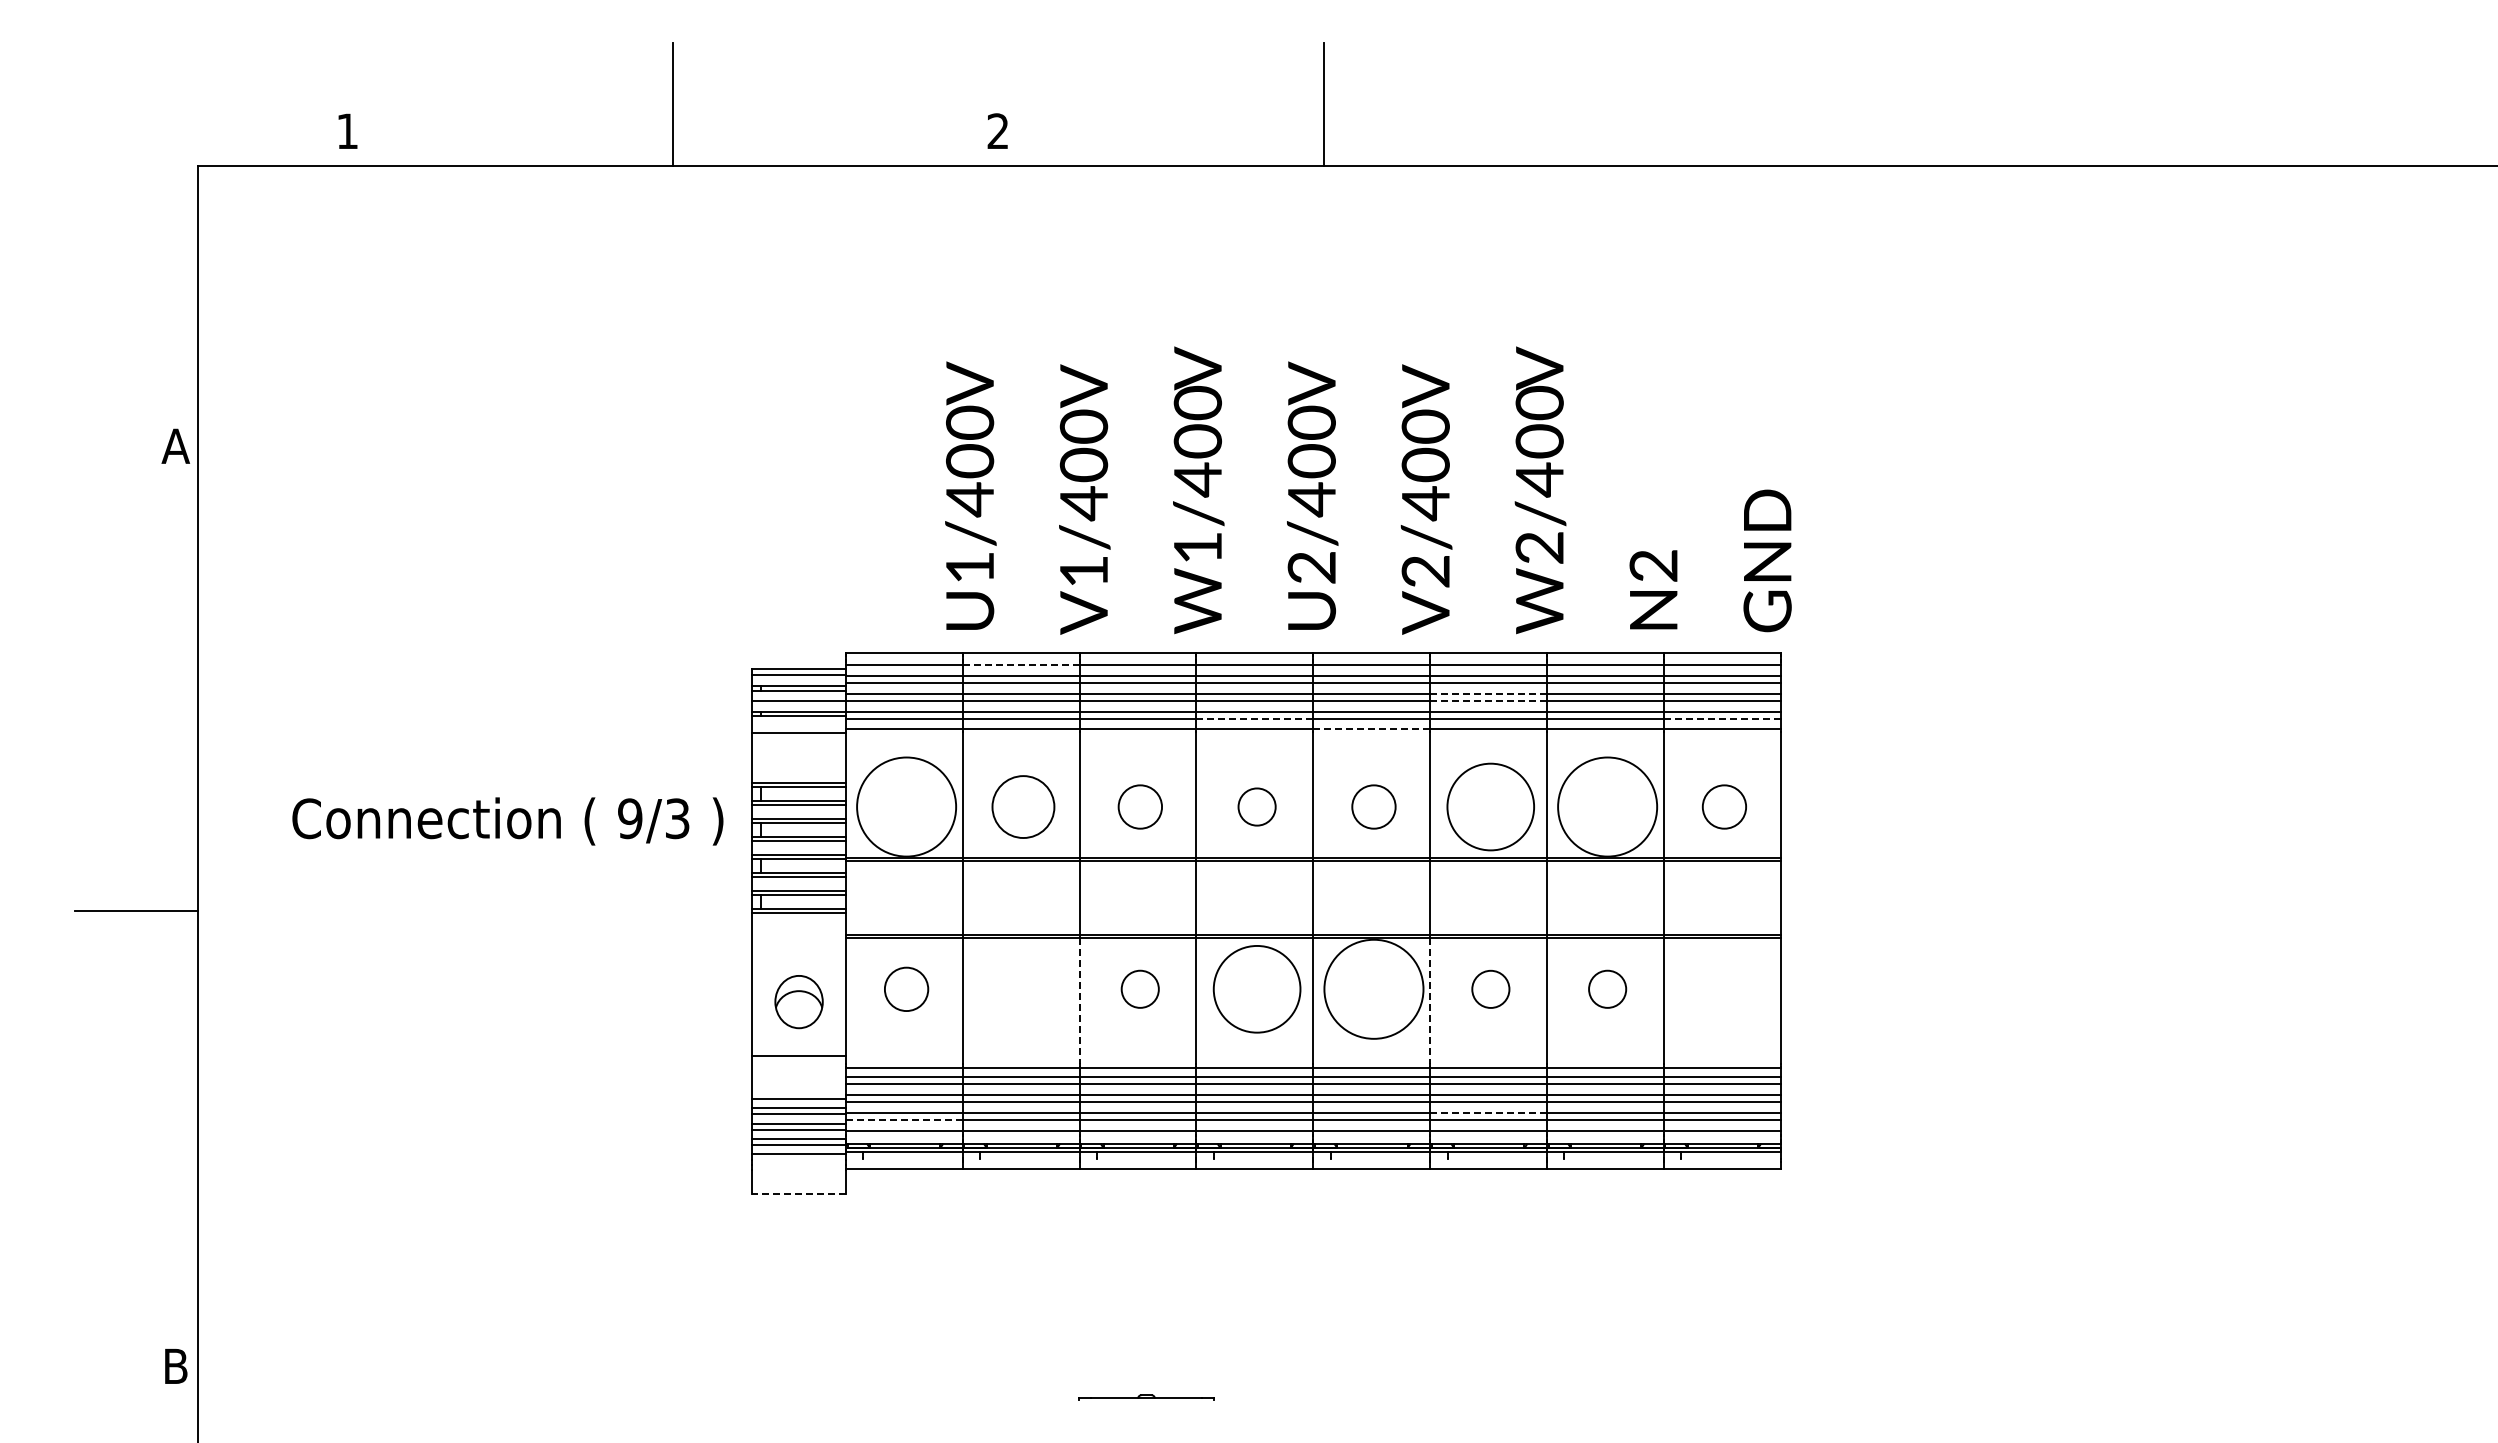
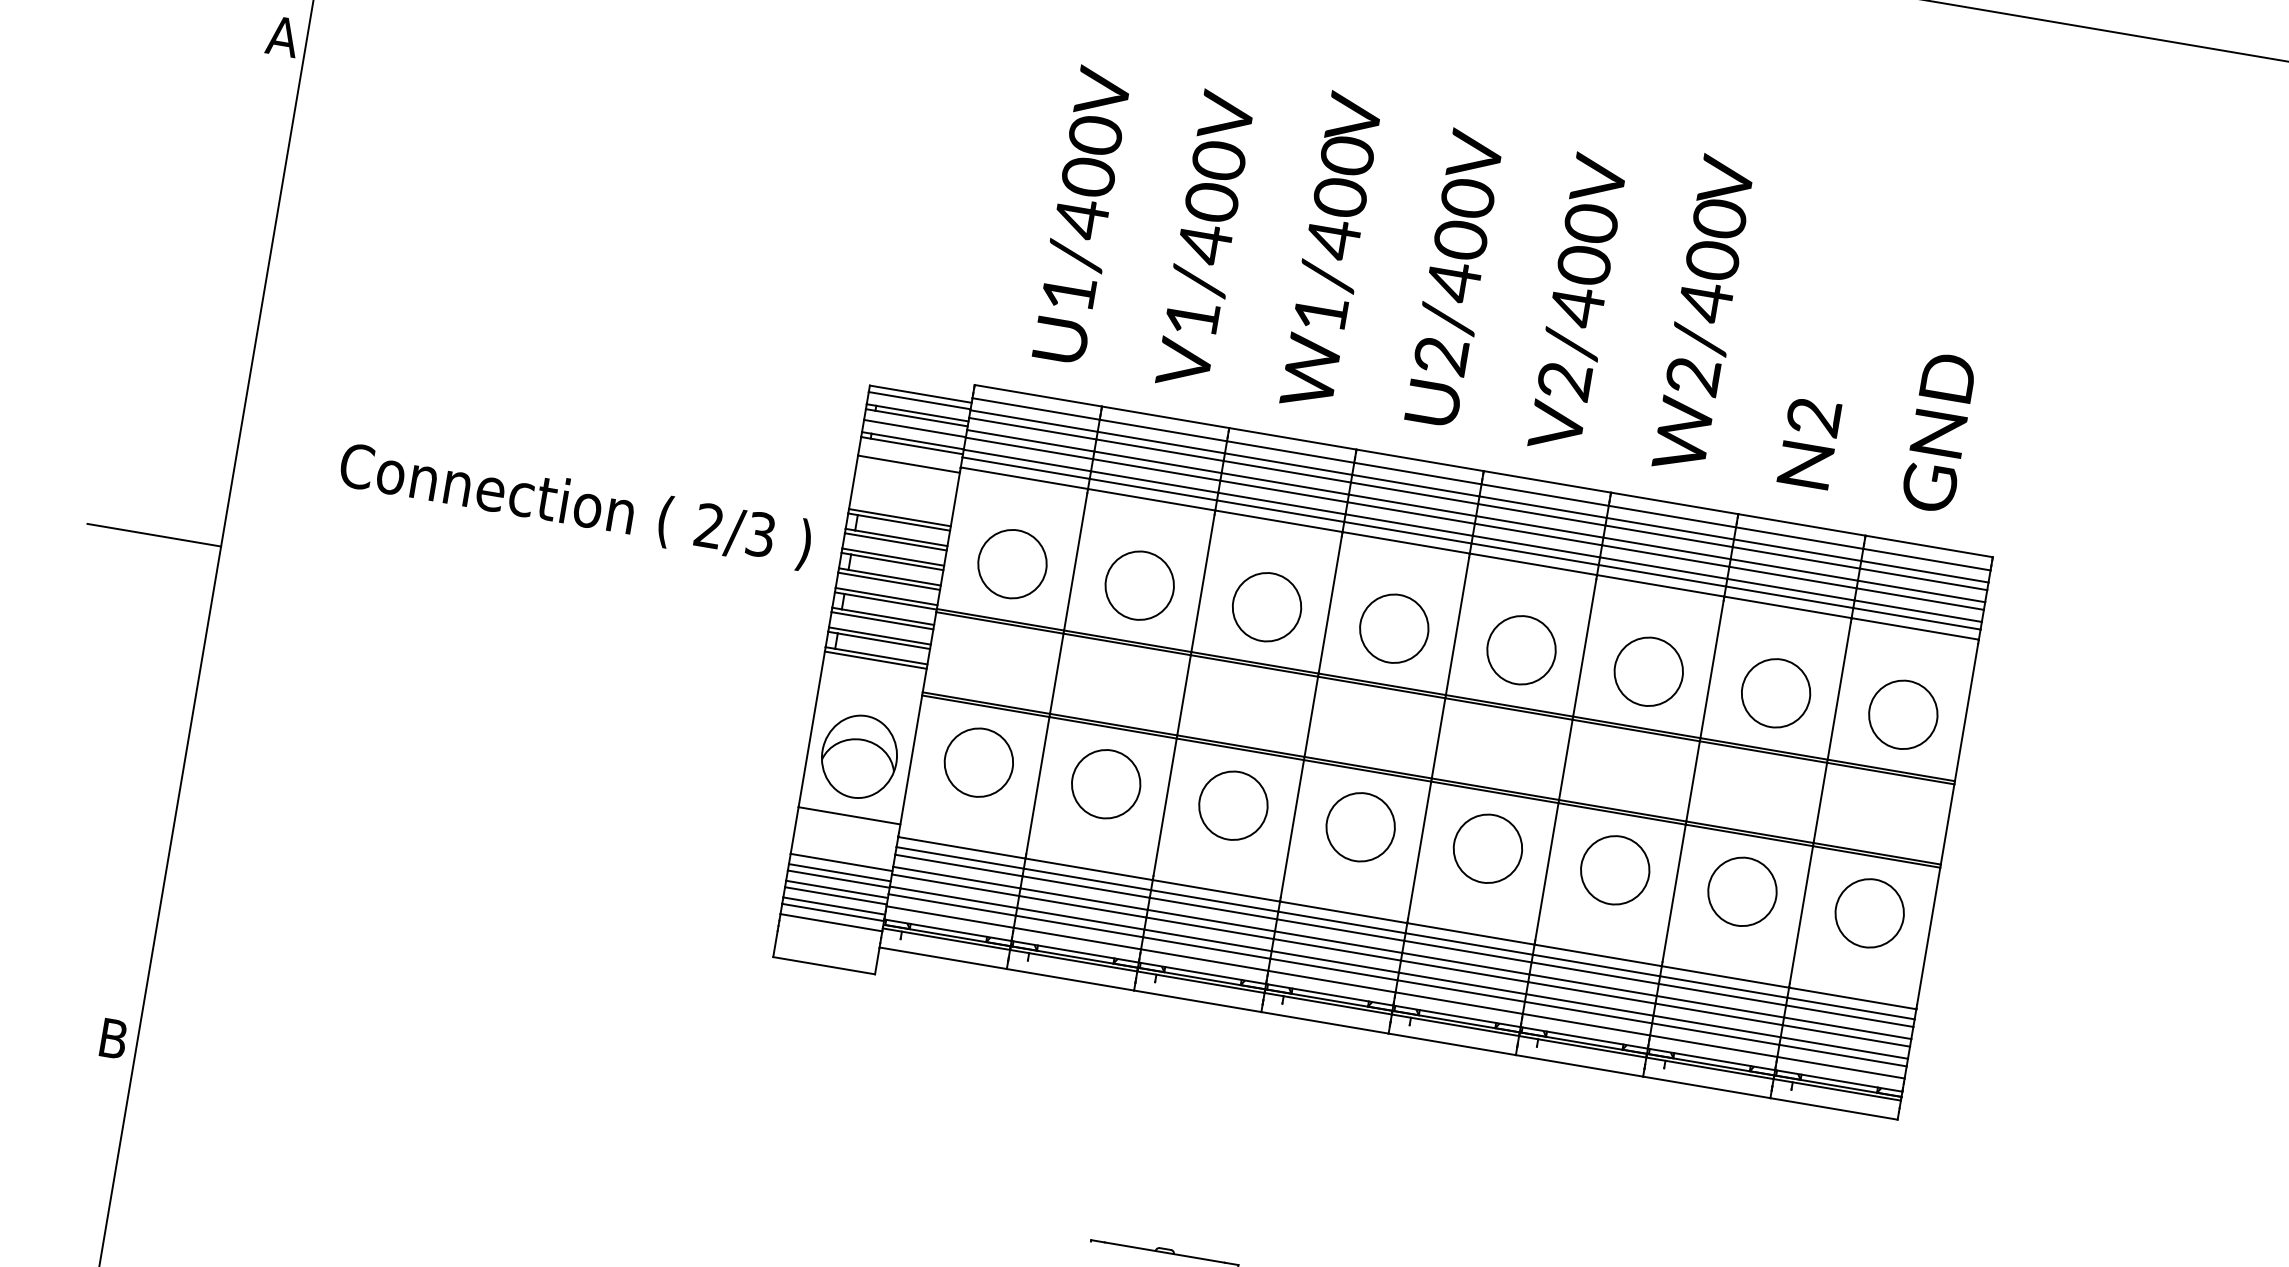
text: (1368, 490) -> (1517, 282), moved
line: (1020, 664) -> (1162, 429), dashed -> solid
line: (1487, 694) -> (1665, 548), dashed -> solid
line: (1487, 701) -> (1664, 556), dashed -> solid
line: (1254, 719) -> (1407, 532), dashed -> solid
line: (1721, 719) -> (1916, 618), dashed -> solid
line: (1371, 728) -> (1533, 564), dashed -> solid
circle: (1140, 806) -> (1267, 606), size x1.43
circle: (1373, 806) -> (1521, 649), size x1.43
circle: (1724, 806) -> (1903, 714), size x1.43
circle: (906, 807) -> (1012, 564), size x0.62
circle: (1257, 807) -> (1394, 629), size x1.67
circle: (1490, 807) -> (1648, 672), size x0.71
circle: (1607, 807) -> (1775, 693), size x0.62
text: (630, 818) -> (709, 525), 9/3 -> 2/3
circle: (906, 989) -> (978, 762), size x1.43
circle: (1023, 989) -> (1106, 784), added
circle: (1140, 989) -> (1233, 806), size x1.67
circle: (1257, 989) -> (1361, 827), size x0.71
circle: (1373, 989) -> (1487, 848), size x0.62
circle: (1490, 989) -> (1614, 870), size x1.67
circle: (1607, 989) -> (1742, 892), size x1.67
circle: (1724, 989) -> (1869, 913), added
part: (798, 1001) -> (858, 756), size x1.43
line: (1079, 1001) -> (1164, 807), dashed -> solid
line: (1430, 1001) -> (1547, 872), dashed -> solid
line: (1487, 1113) -> (1588, 1004), dashed -> solid
line: (903, 1120) -> (951, 905), dashed -> solid
line: (799, 1193) -> (824, 965), dashed -> solid

